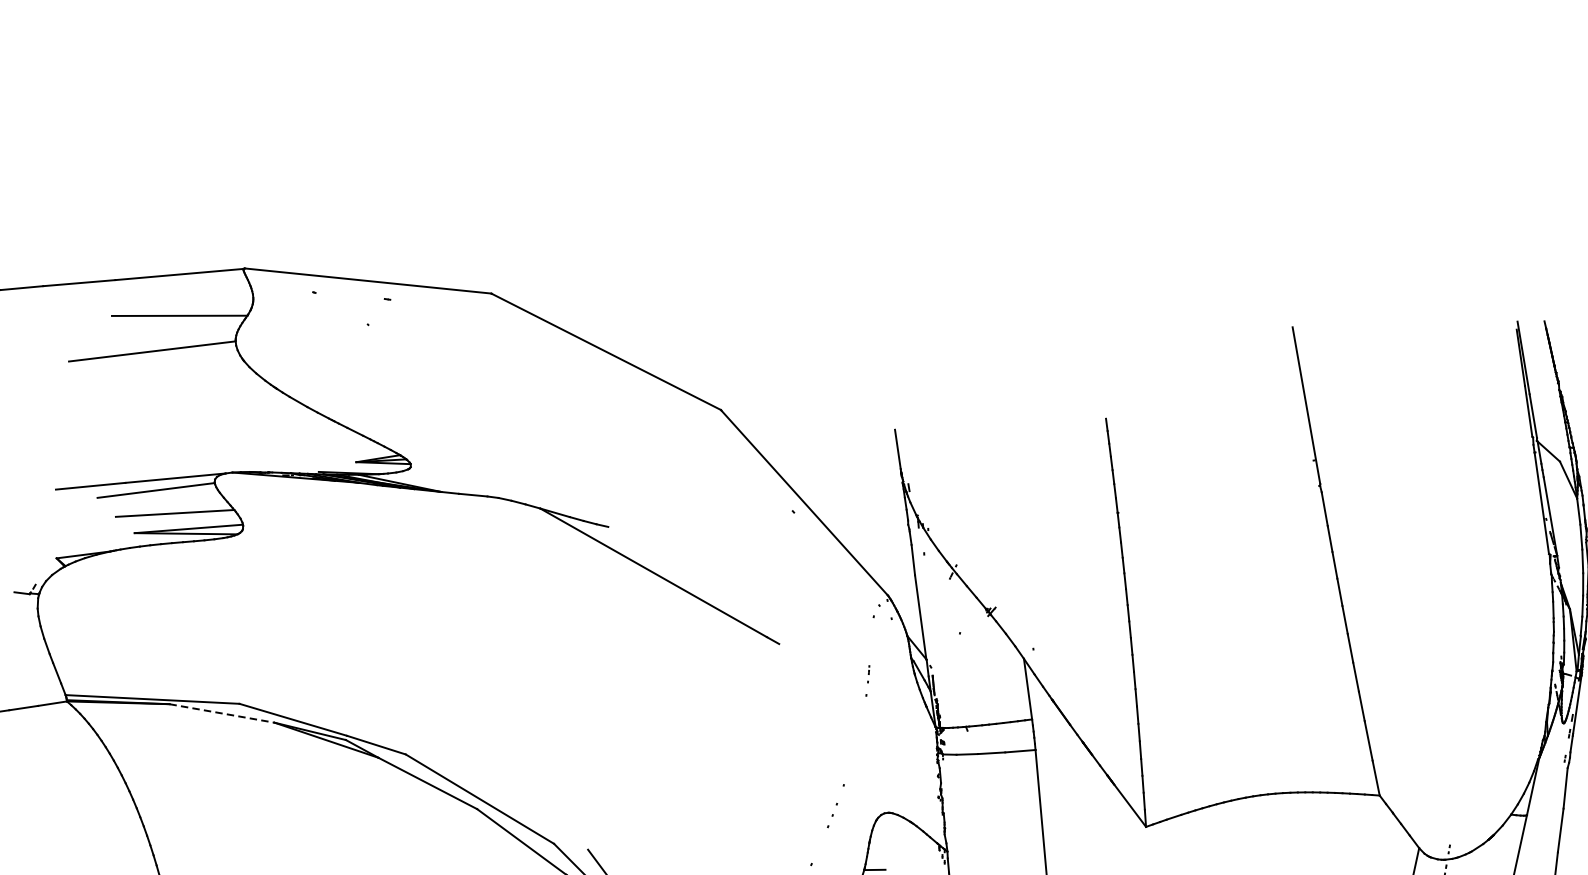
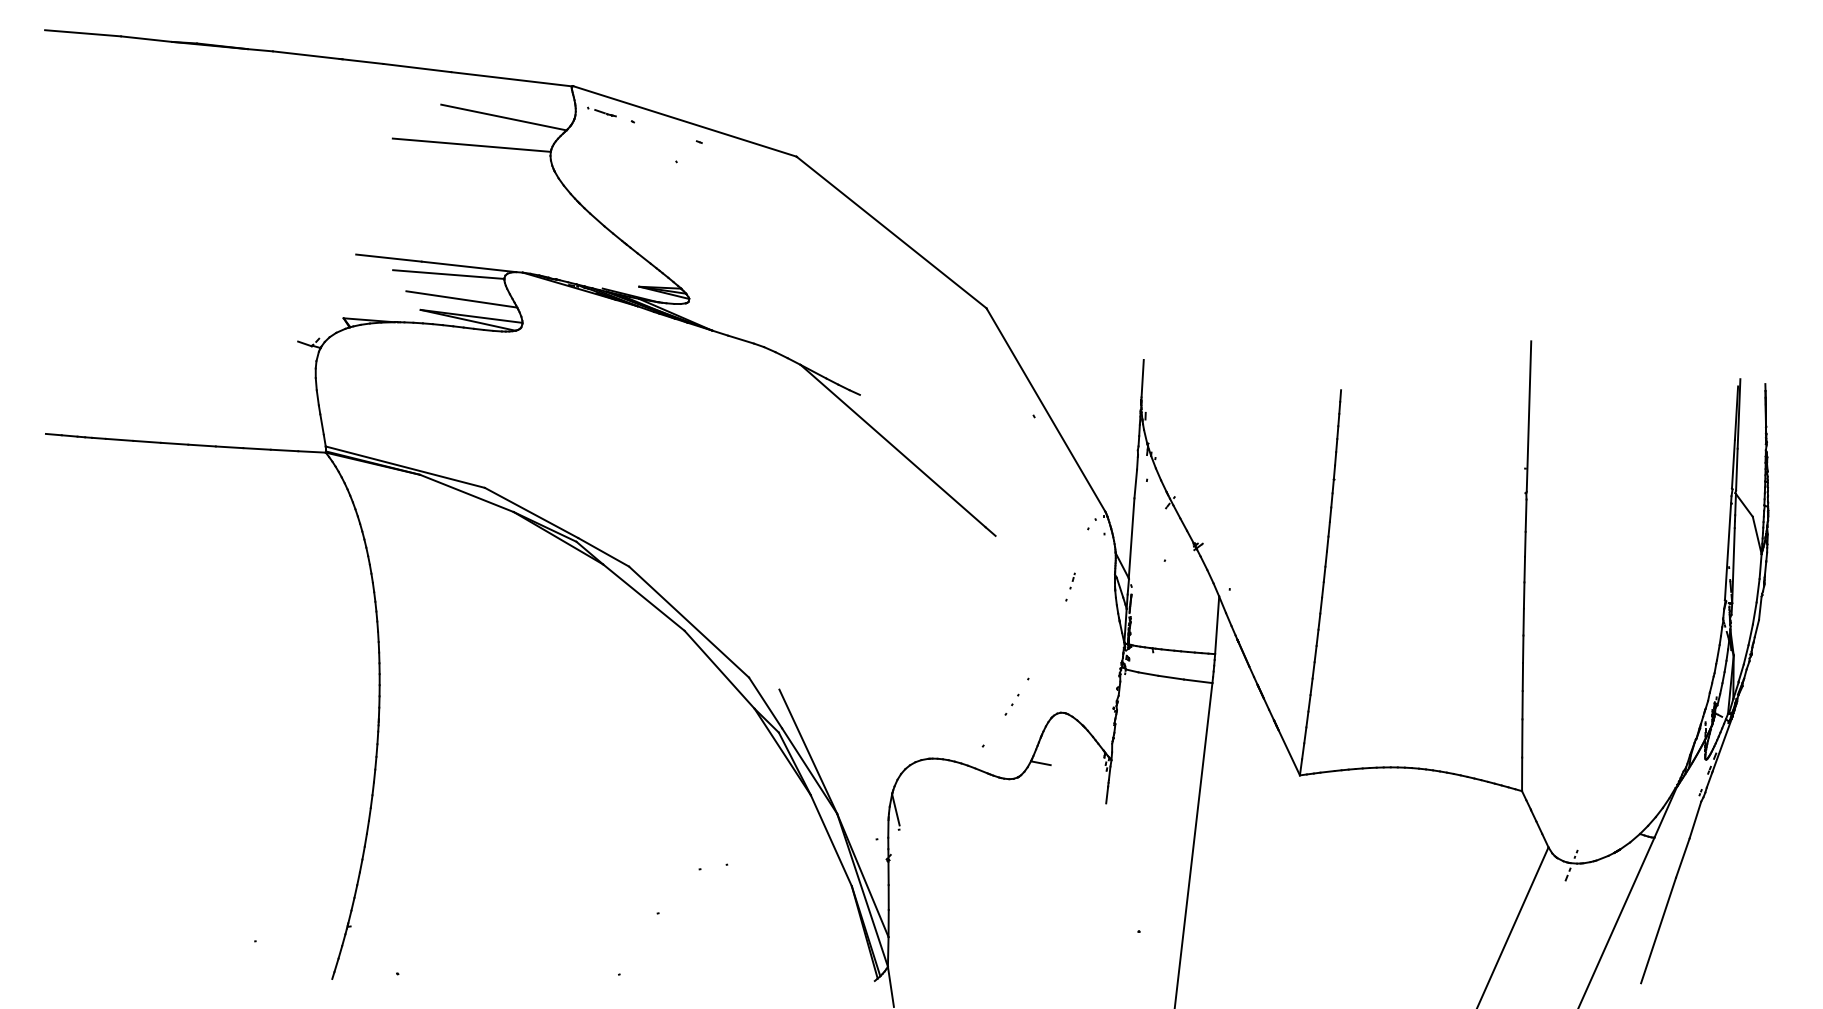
part: (279, 288) -> (601, 111), added
line: (222, 713) -> (467, 493), dashed -> solid

